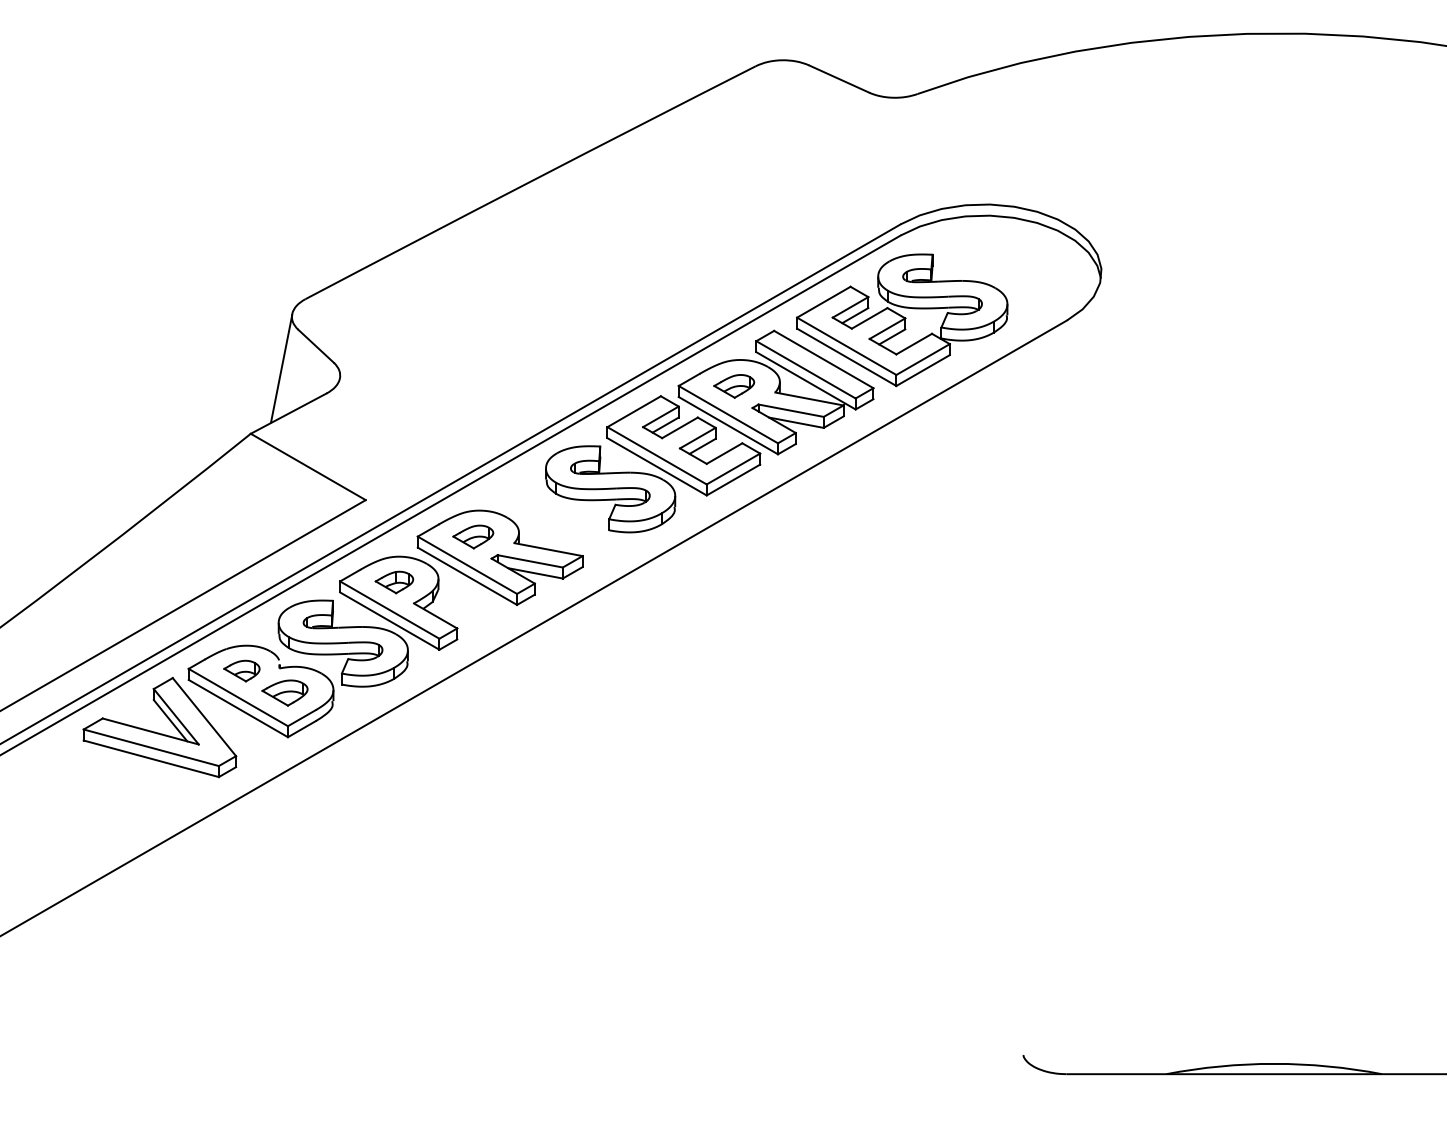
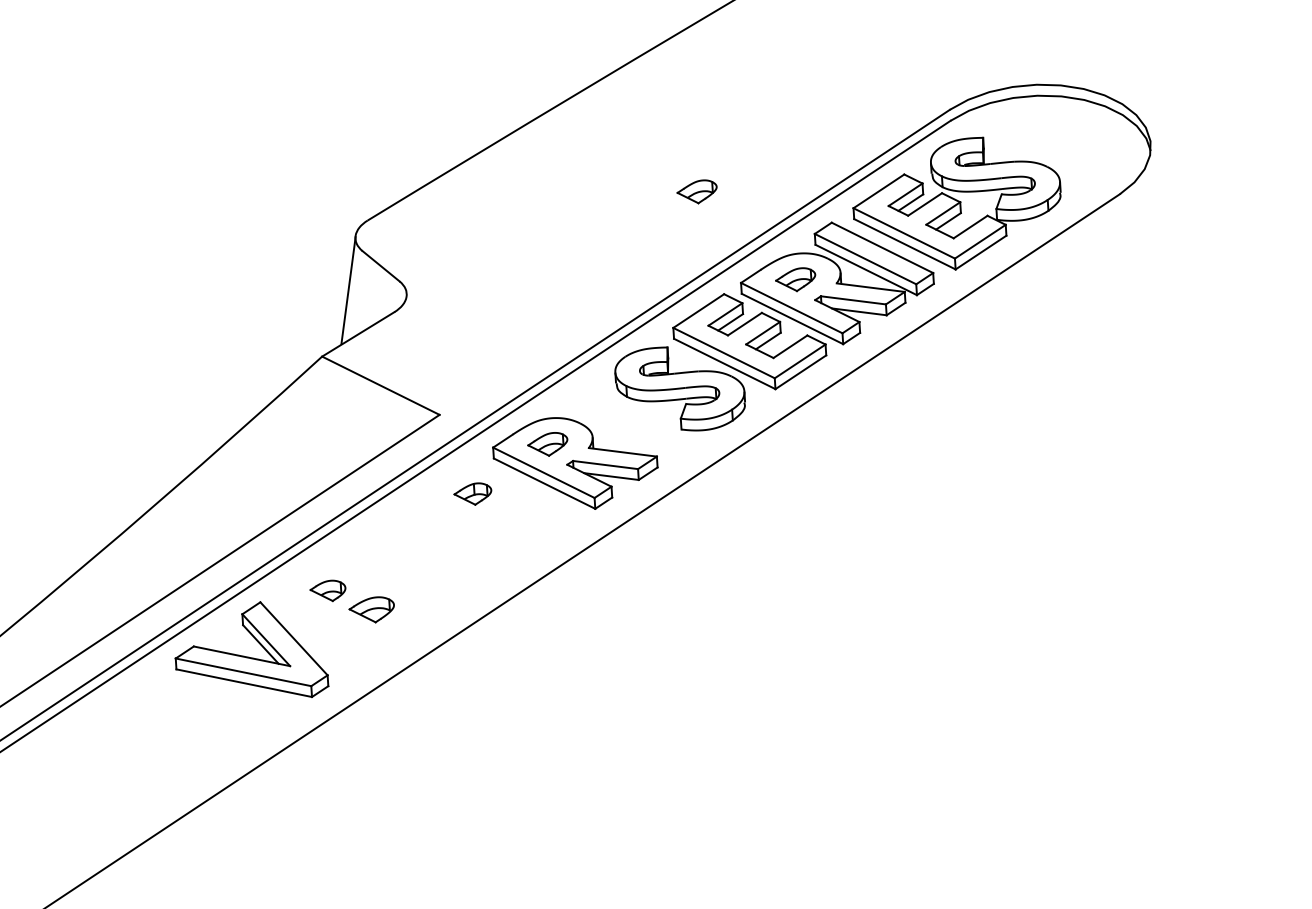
part: (640, 291) -> (697, 192), added
part: (322, 646) -> (406, 561), removed

